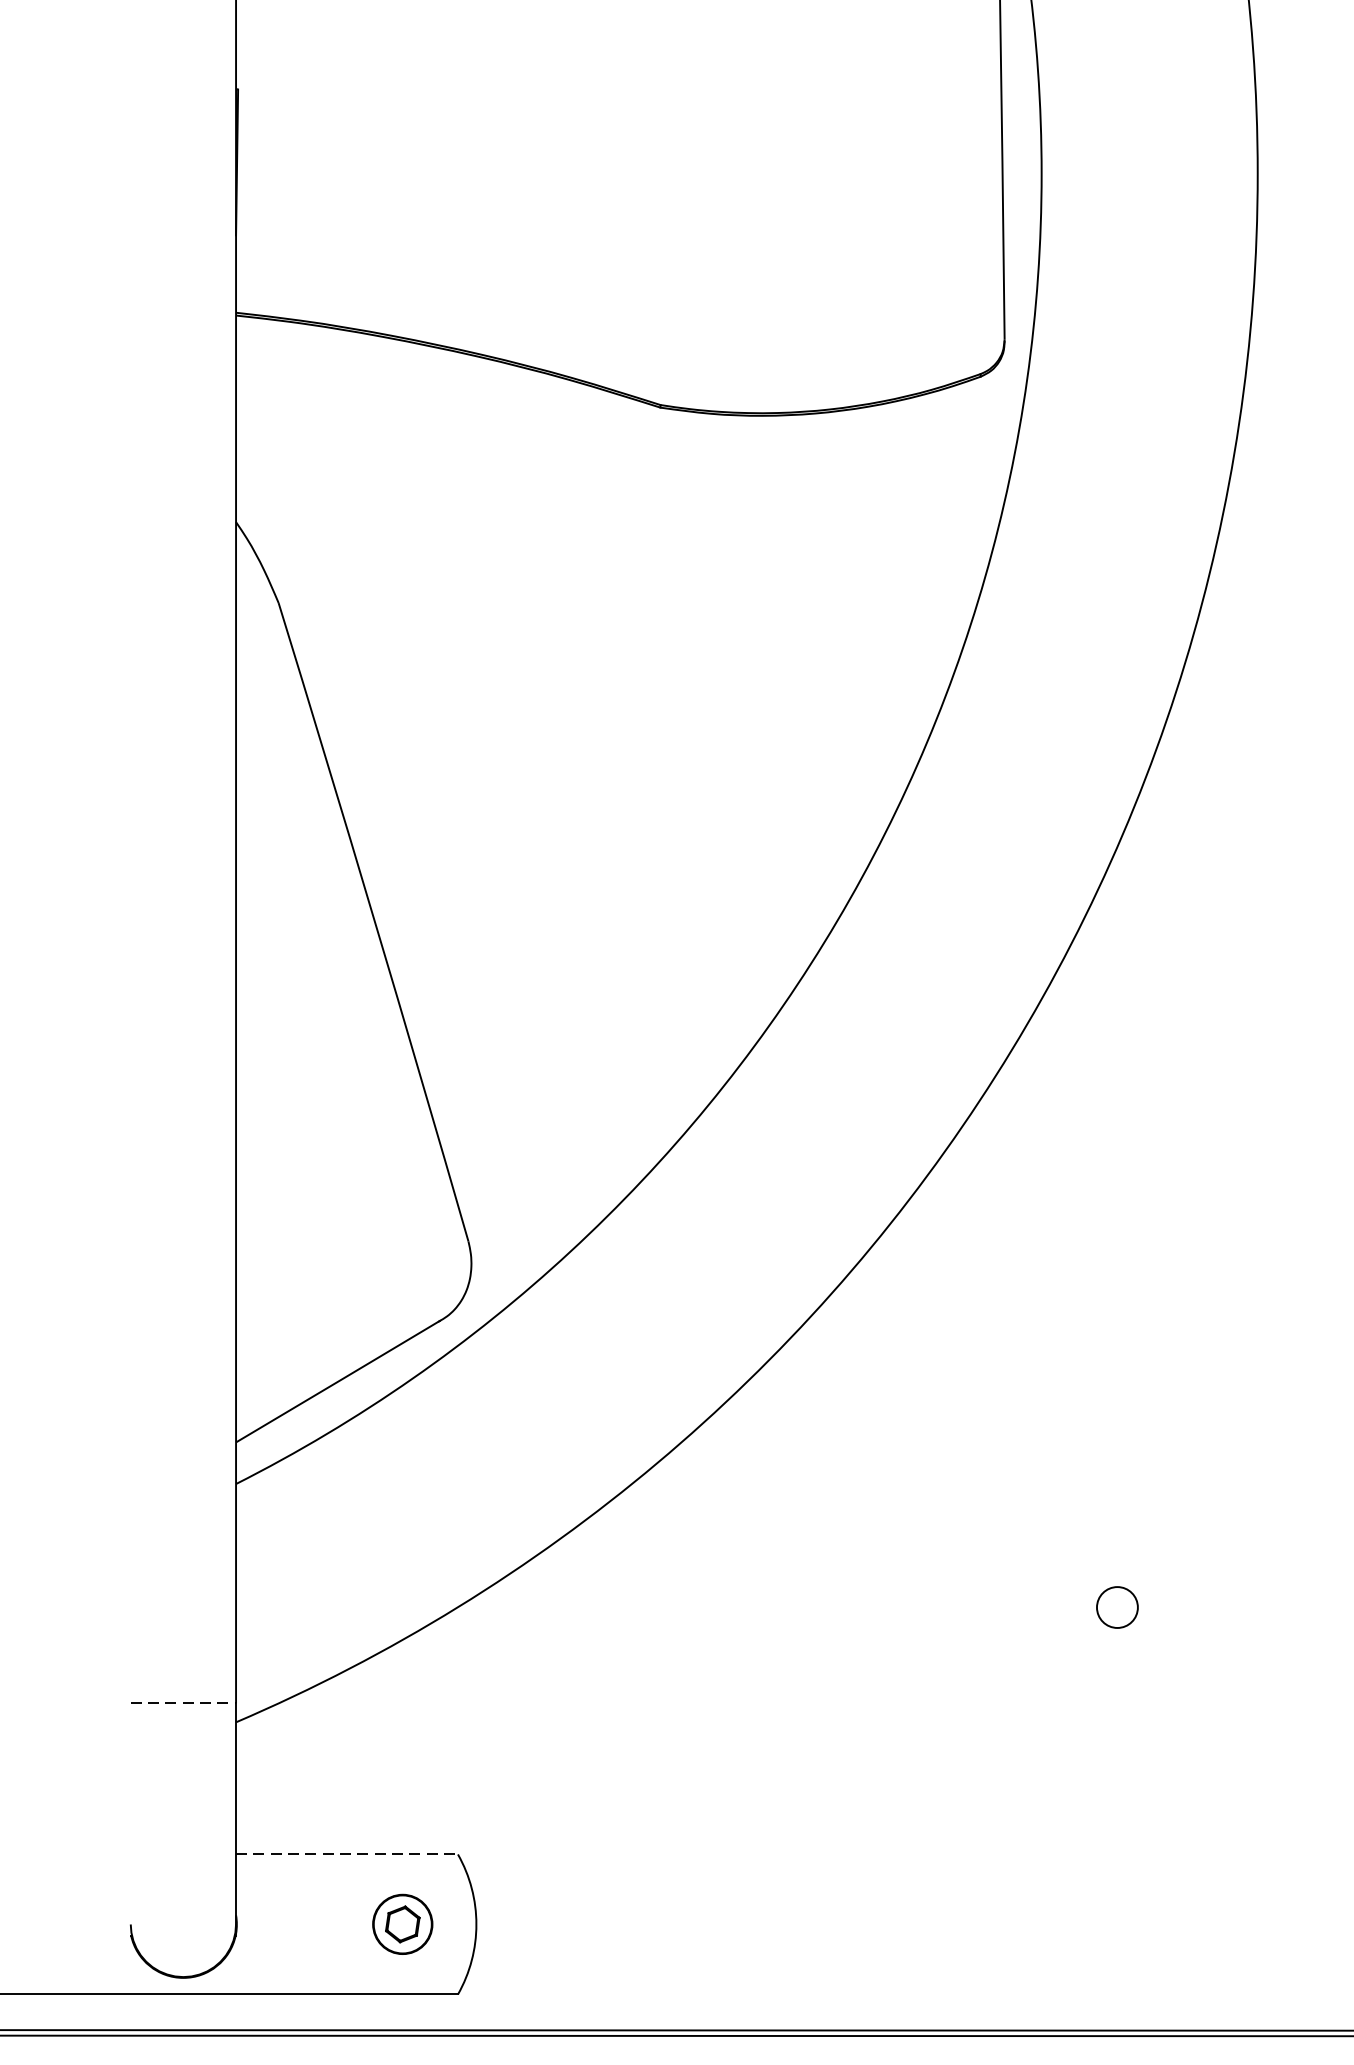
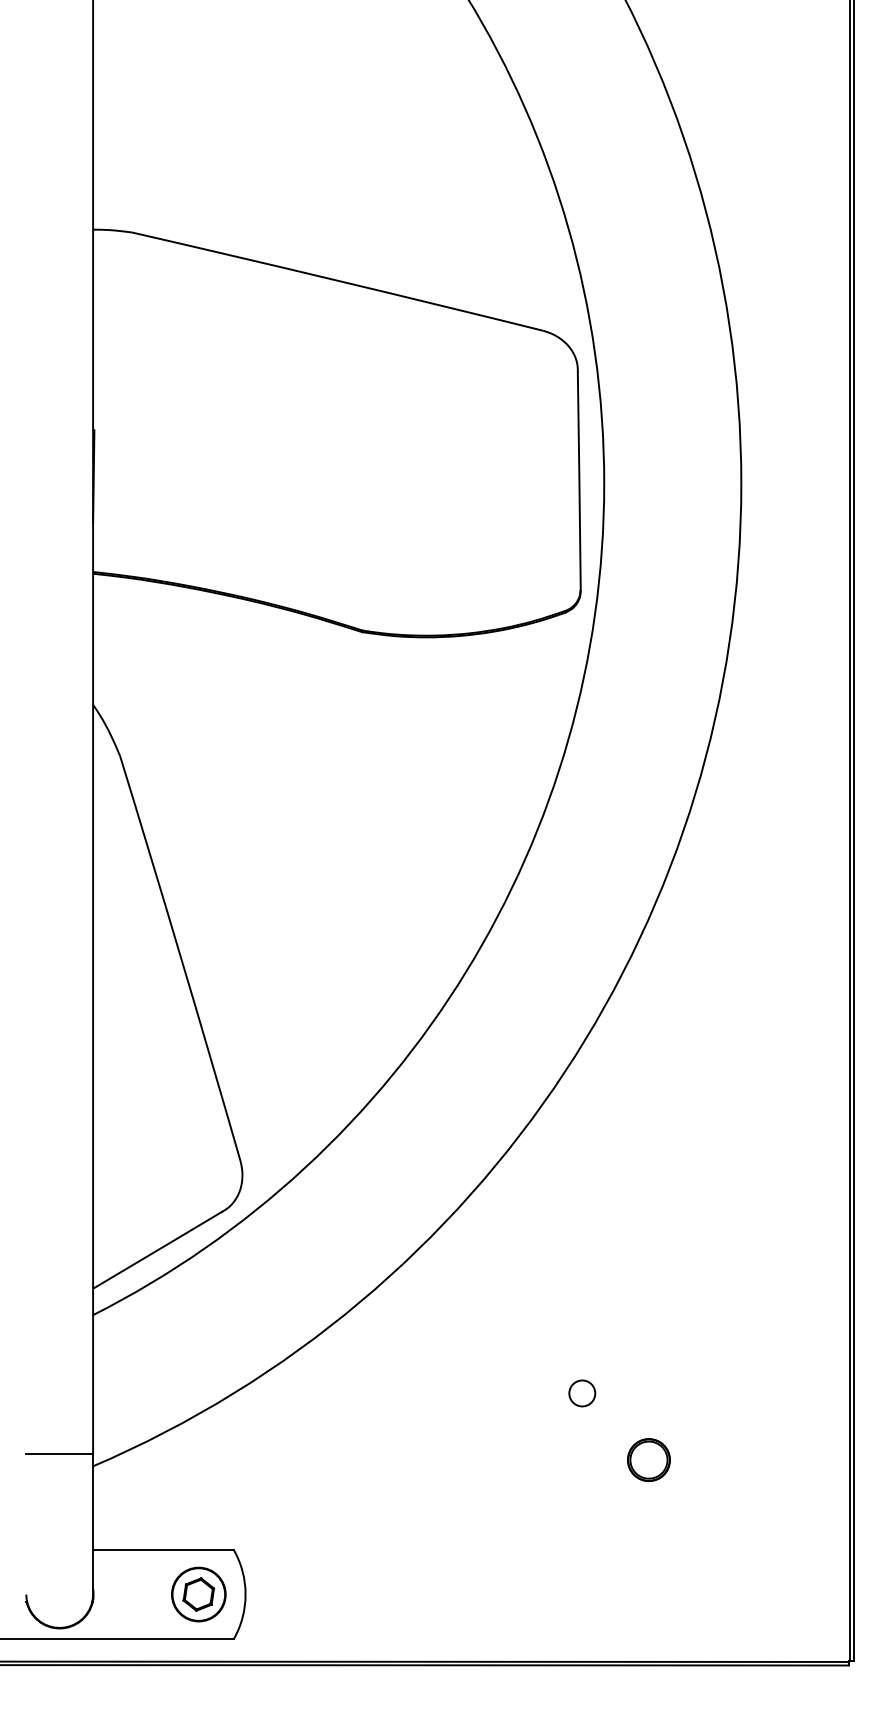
circle: (1117, 1607) -> (582, 1393), moved
line: (184, 1703) -> (60, 1454), dashed -> solid
part: (1111, 1711) -> (648, 1459), added
line: (348, 1855) -> (164, 1550), dashed -> solid
part: (402, 1924) -> (198, 1594), size x1.43

